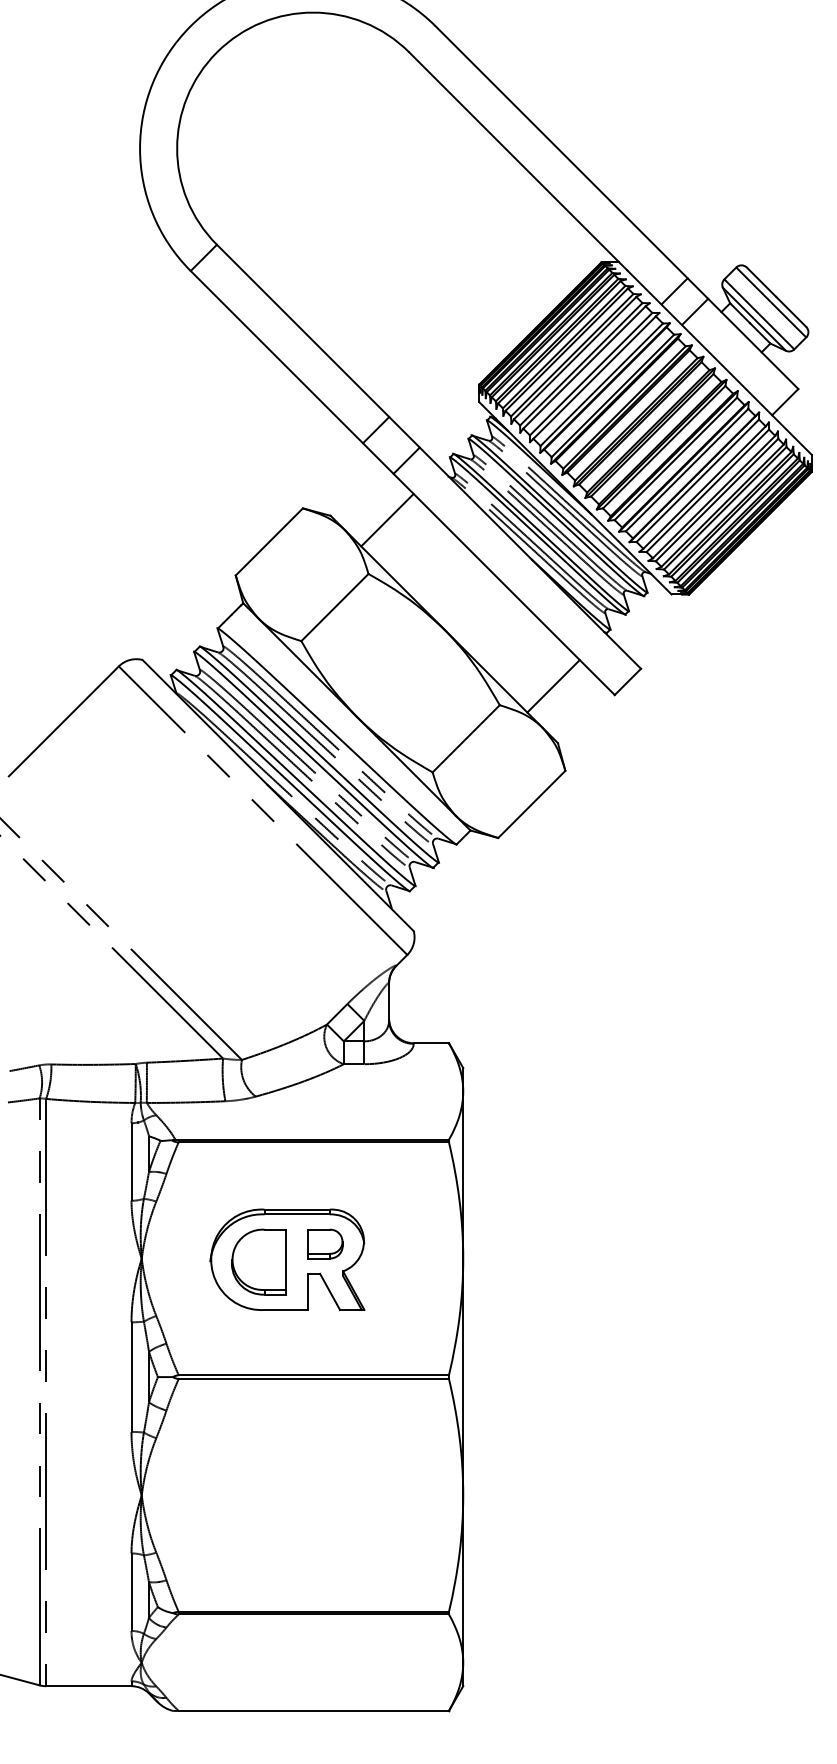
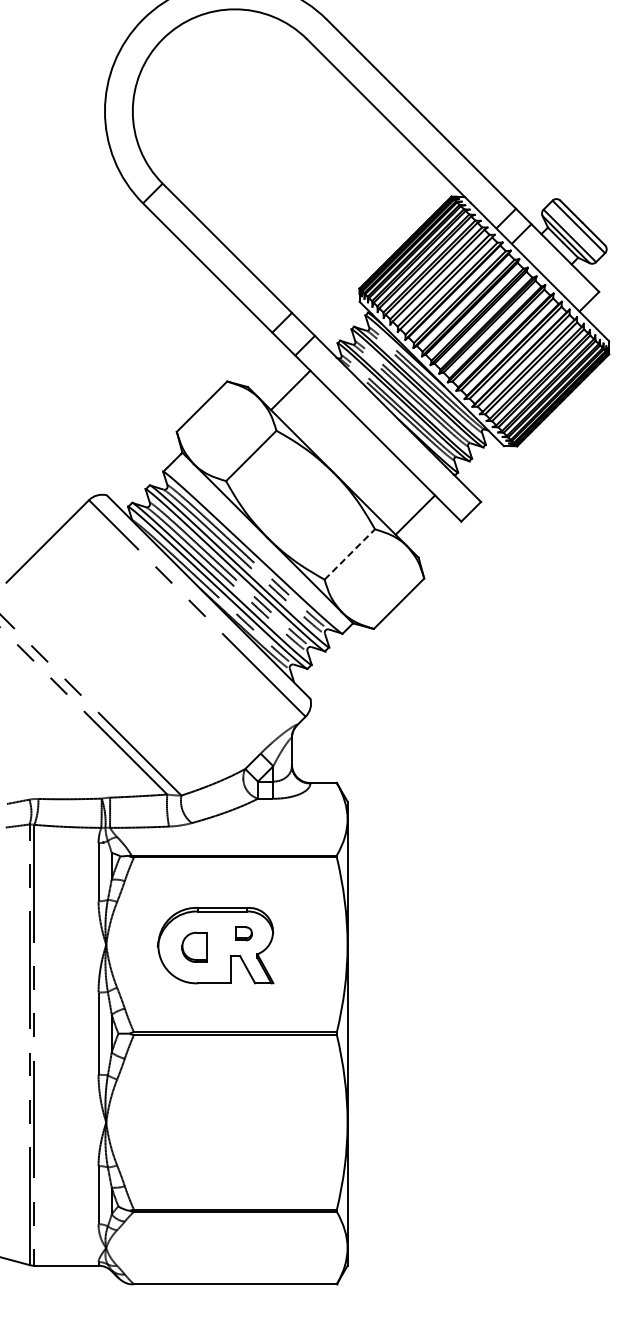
line: (465, 738) -> (349, 554), solid -> dashed
part: (324, 1243) -> (243, 933), size x0.6
part: (259, 1262) -> (194, 947), size x0.6

